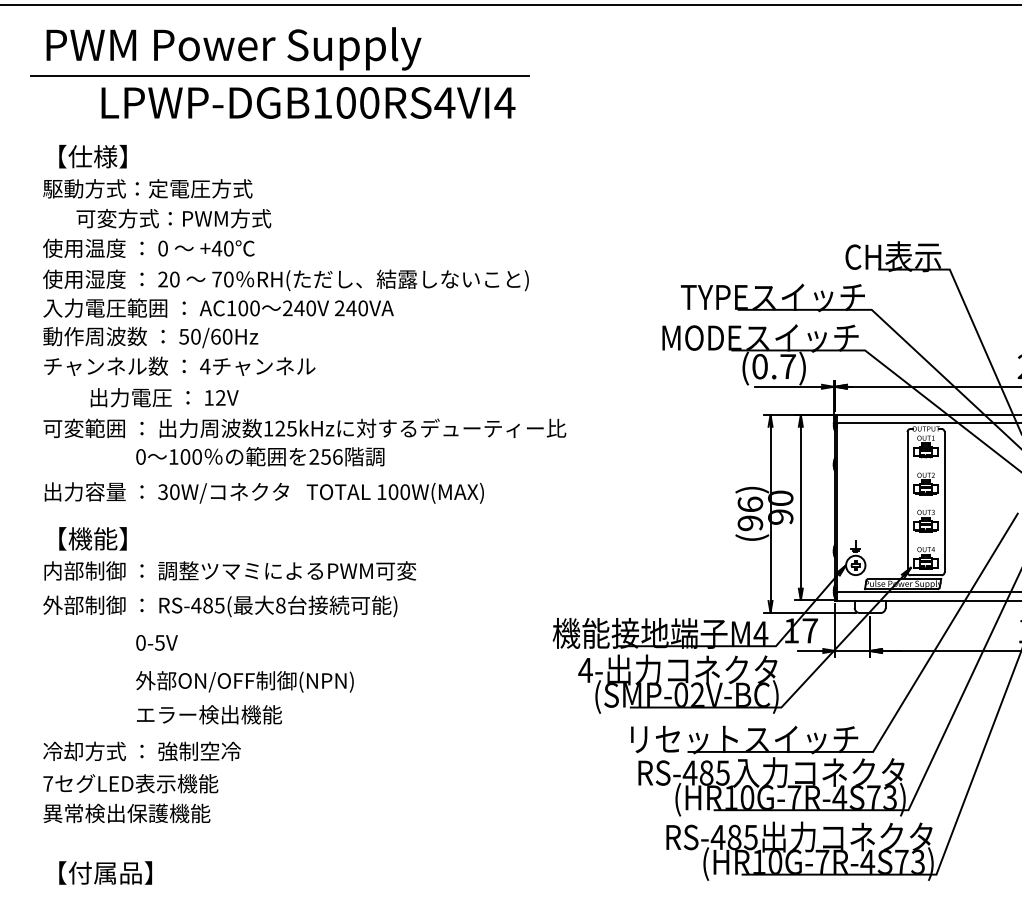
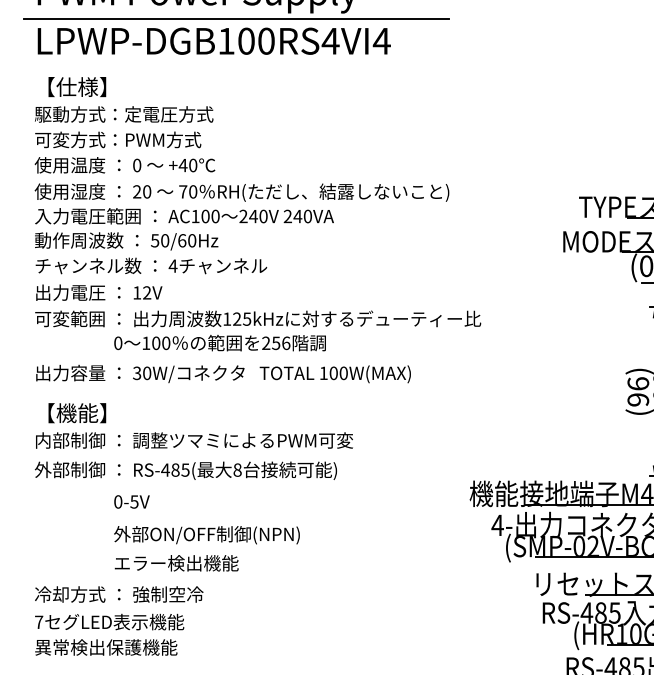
text: (308, 102) -> (214, 40), moved
text: (173, 218) -> (117, 139), moved
text: (164, 397) -> (99, 292), moved

